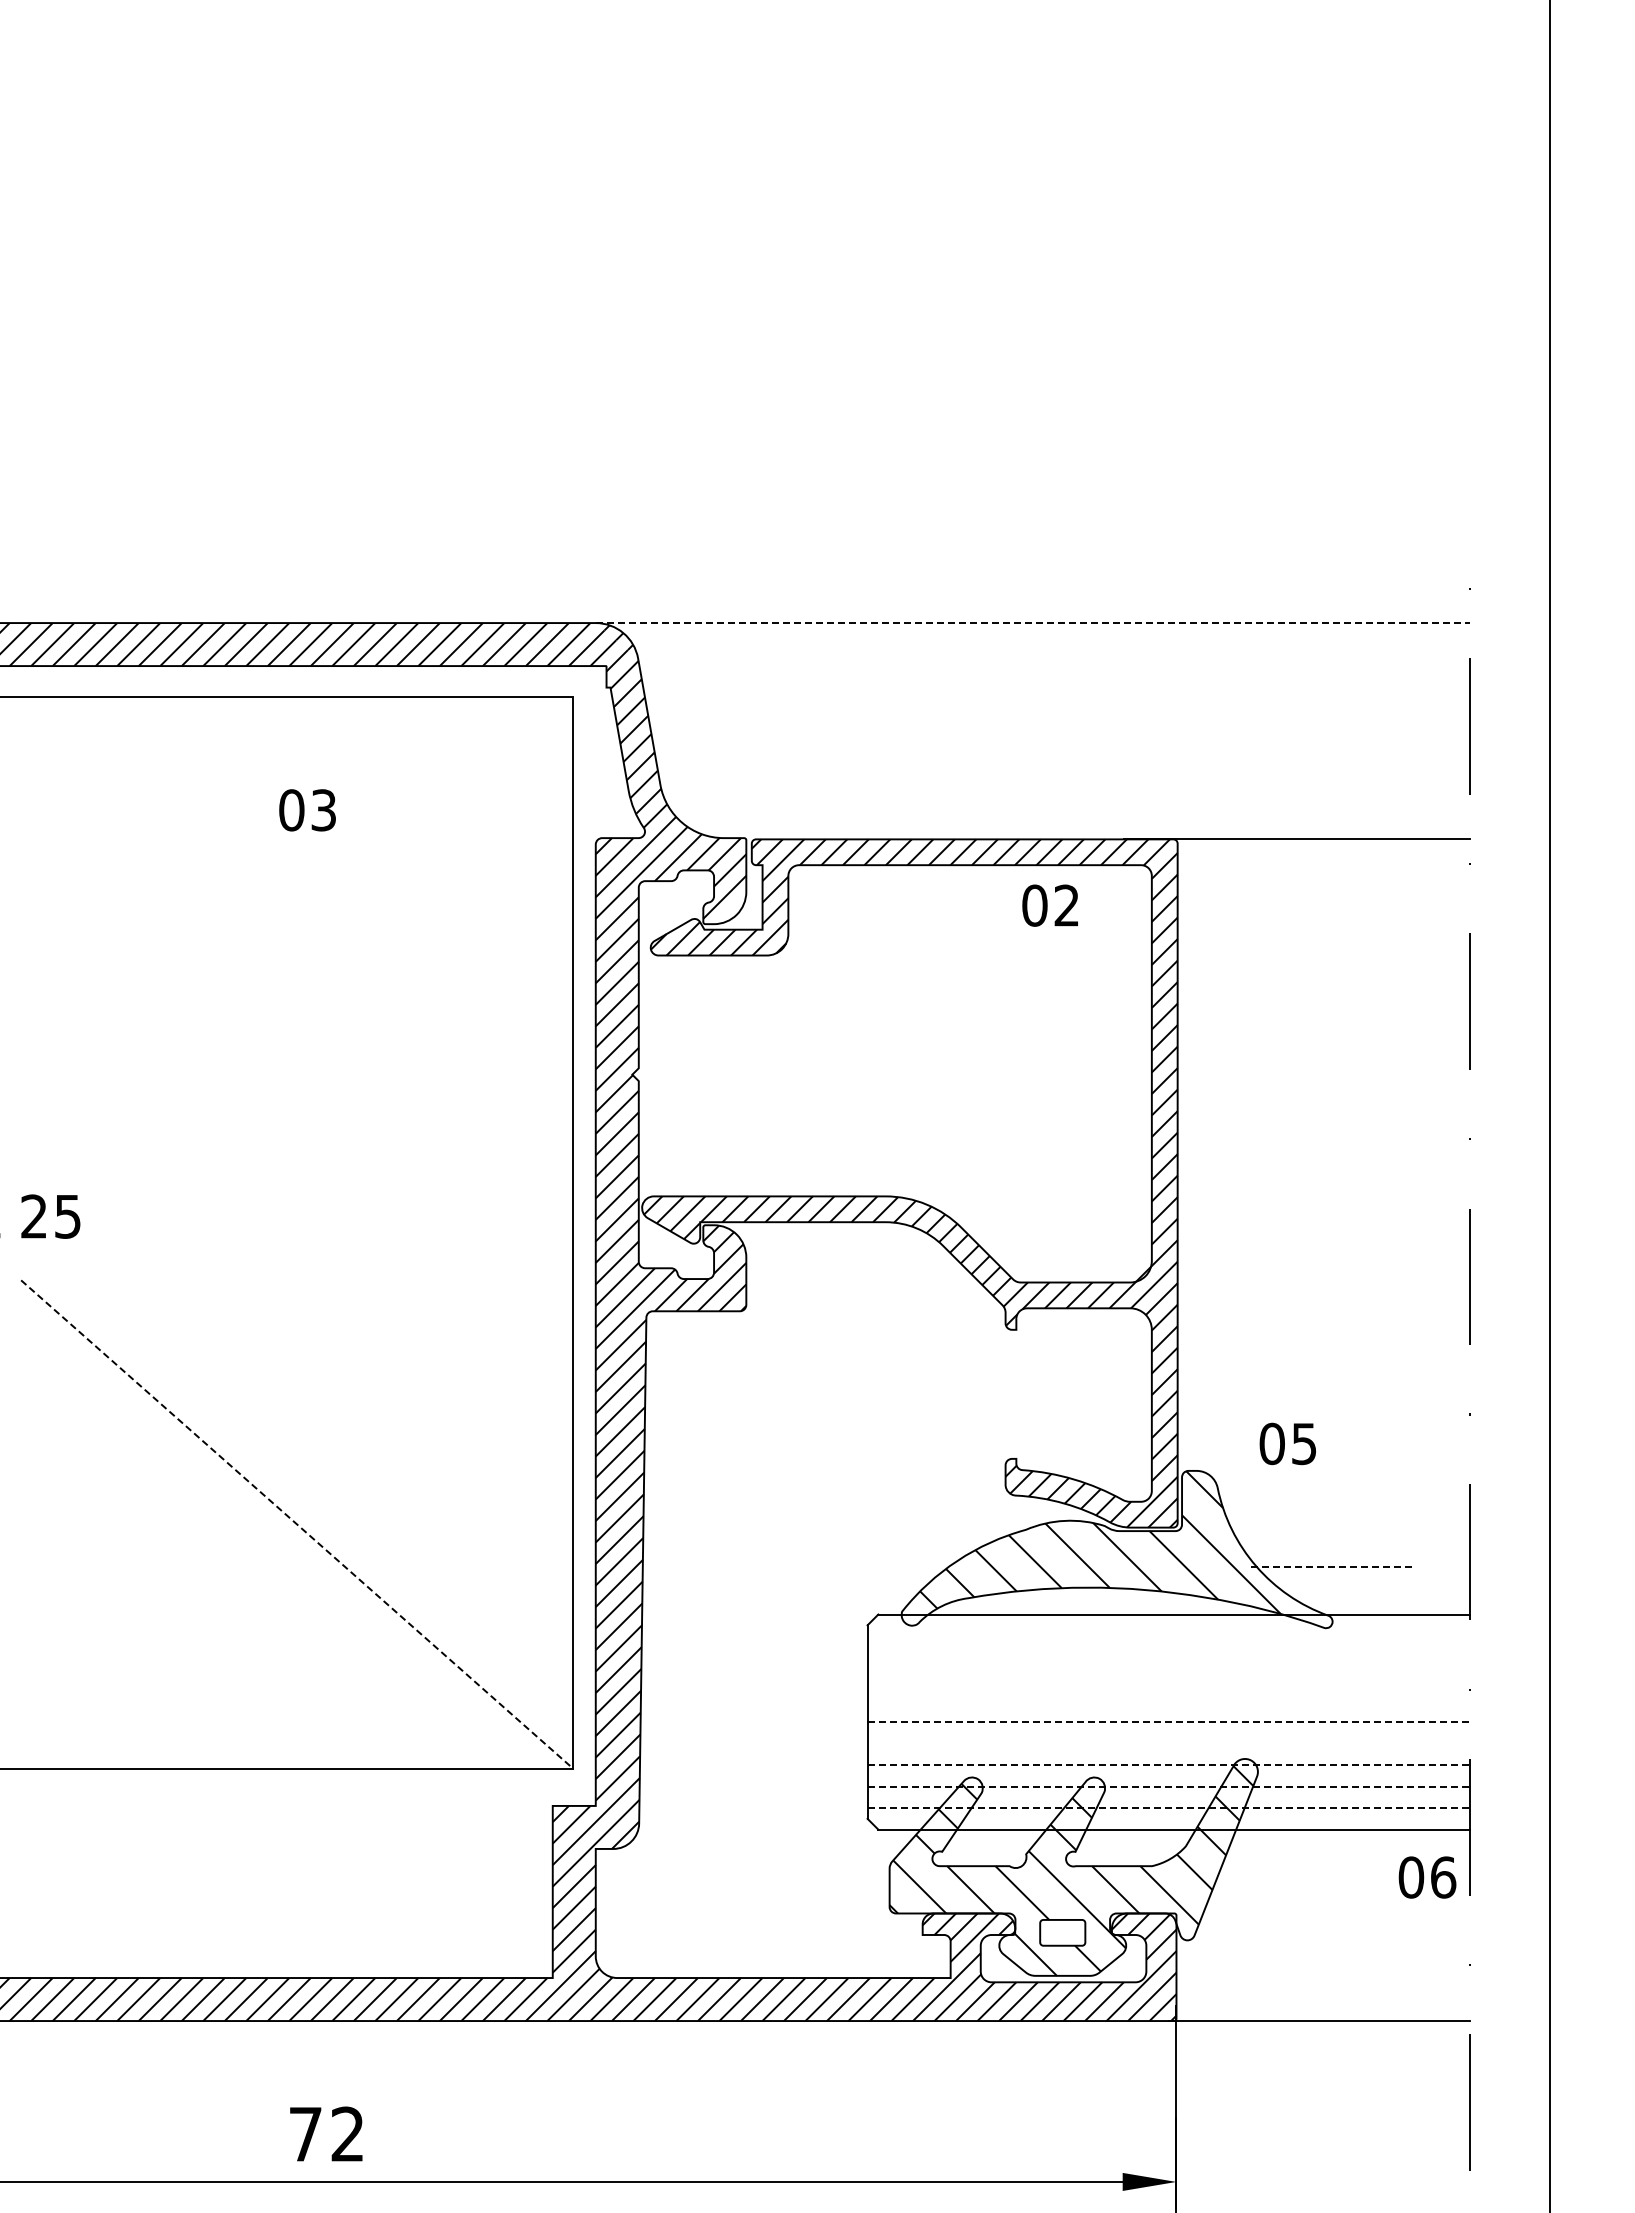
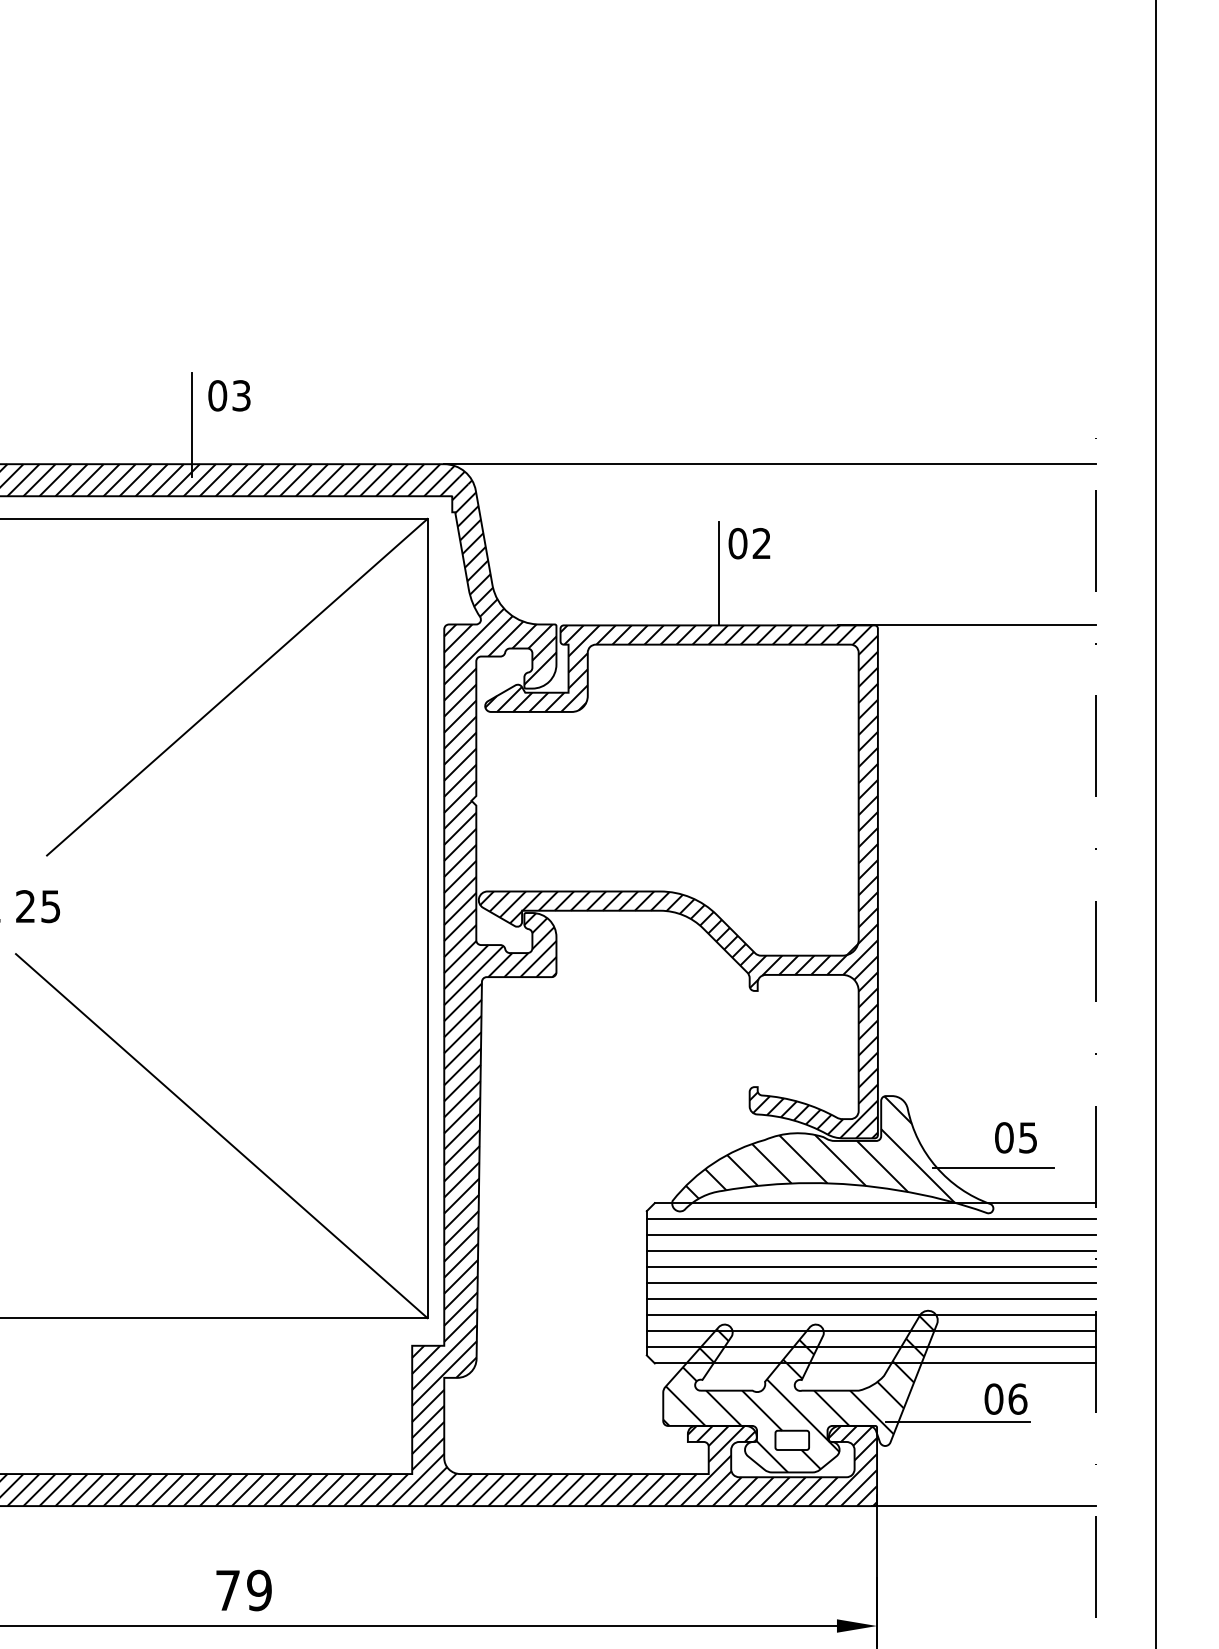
line: (257, 570) -> (192, 425), added
line: (1033, 623) -> (770, 464), dashed -> solid
line: (964, 769) -> (719, 573), added
text: (307, 810) -> (229, 395), moved
text: (1049, 905) -> (748, 543), moved
line: (317, 922) -> (236, 687), added
text: (1287, 1443) -> (1015, 1137), moved
line: (297, 1524) -> (221, 1136), dashed -> solid
line: (1332, 1566) -> (993, 1167), dashed -> solid
line: (1168, 1636) -> (871, 1219), added
line: (1168, 1657) -> (871, 1235), added
line: (1168, 1679) -> (871, 1251), added
line: (1168, 1700) -> (871, 1267), added
line: (1169, 1722) -> (871, 1283), dashed -> solid
line: (1168, 1743) -> (871, 1299), added
line: (1169, 1765) -> (871, 1315), dashed -> solid
line: (1169, 1786) -> (871, 1331), dashed -> solid
line: (1169, 1808) -> (871, 1347), dashed -> solid
text: (1427, 1877) -> (1005, 1399), moved
line: (1285, 1908) -> (958, 1422), added
text: (347, 2134) -> (259, 1590), 72 -> 79

